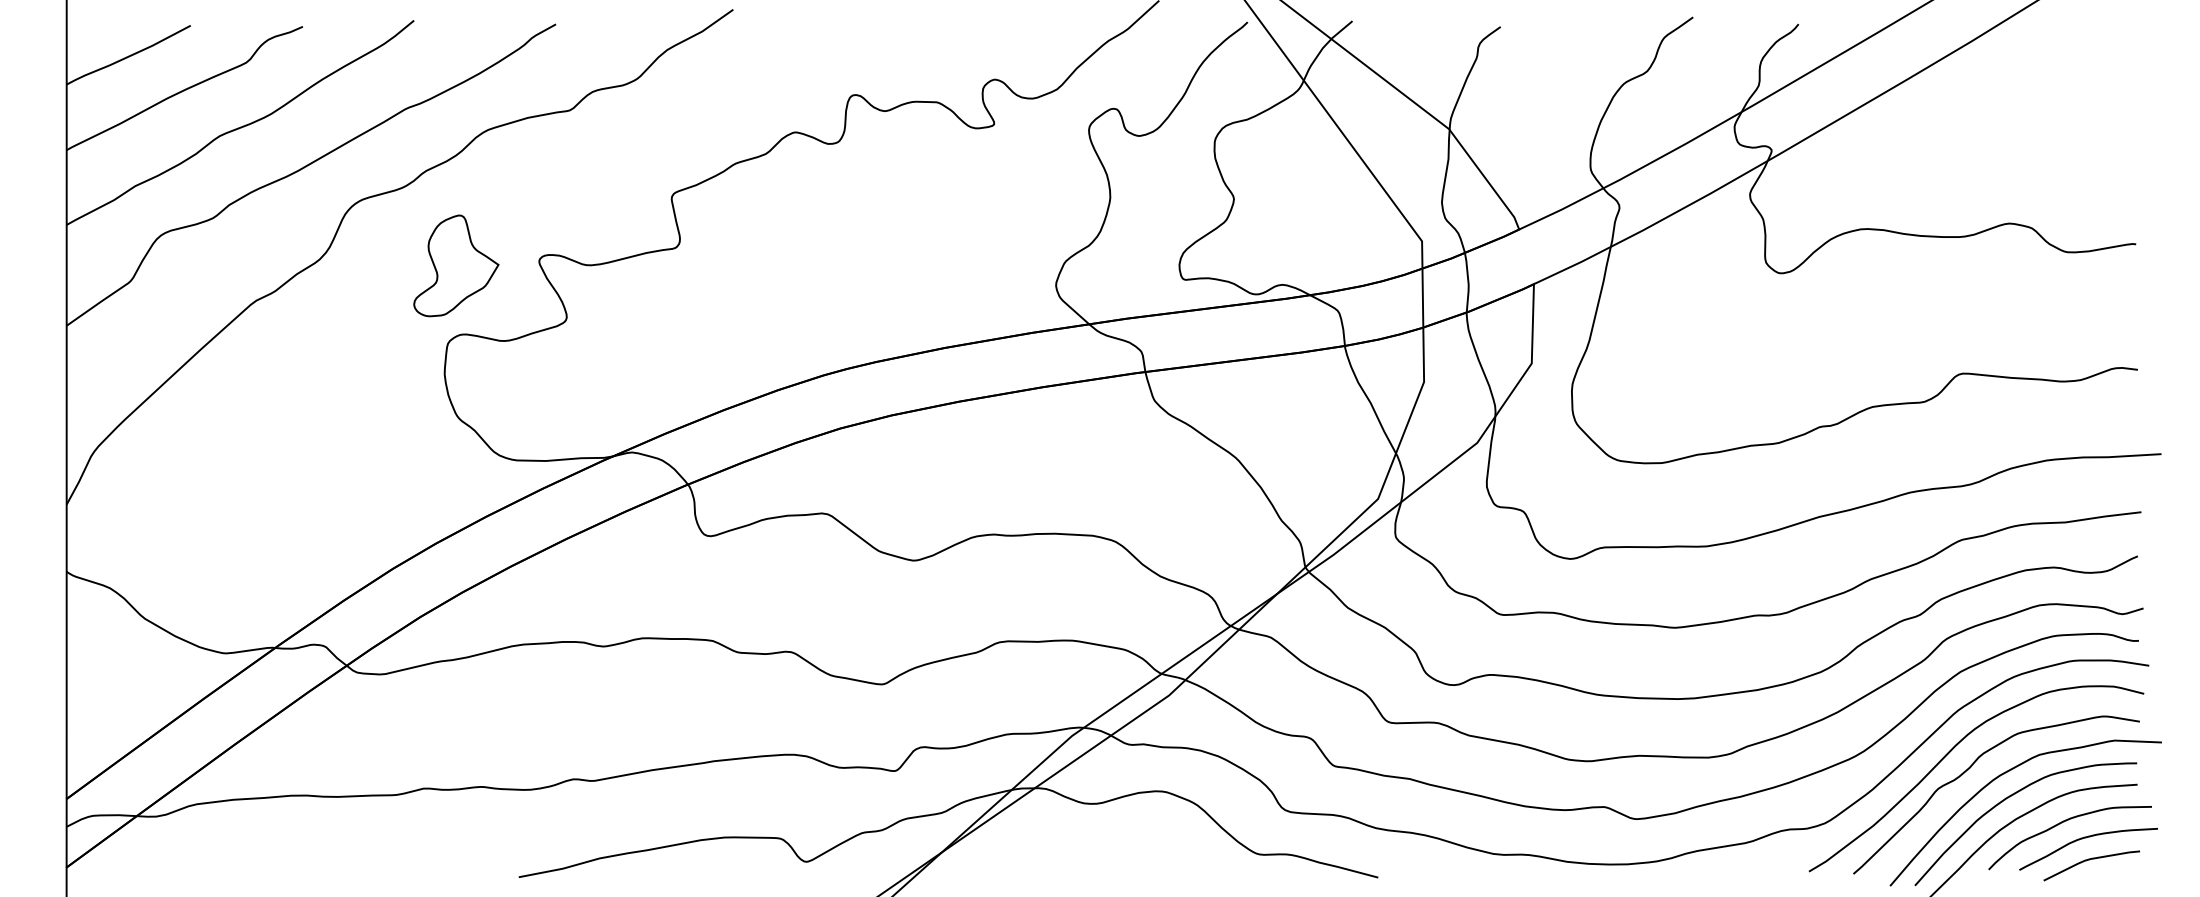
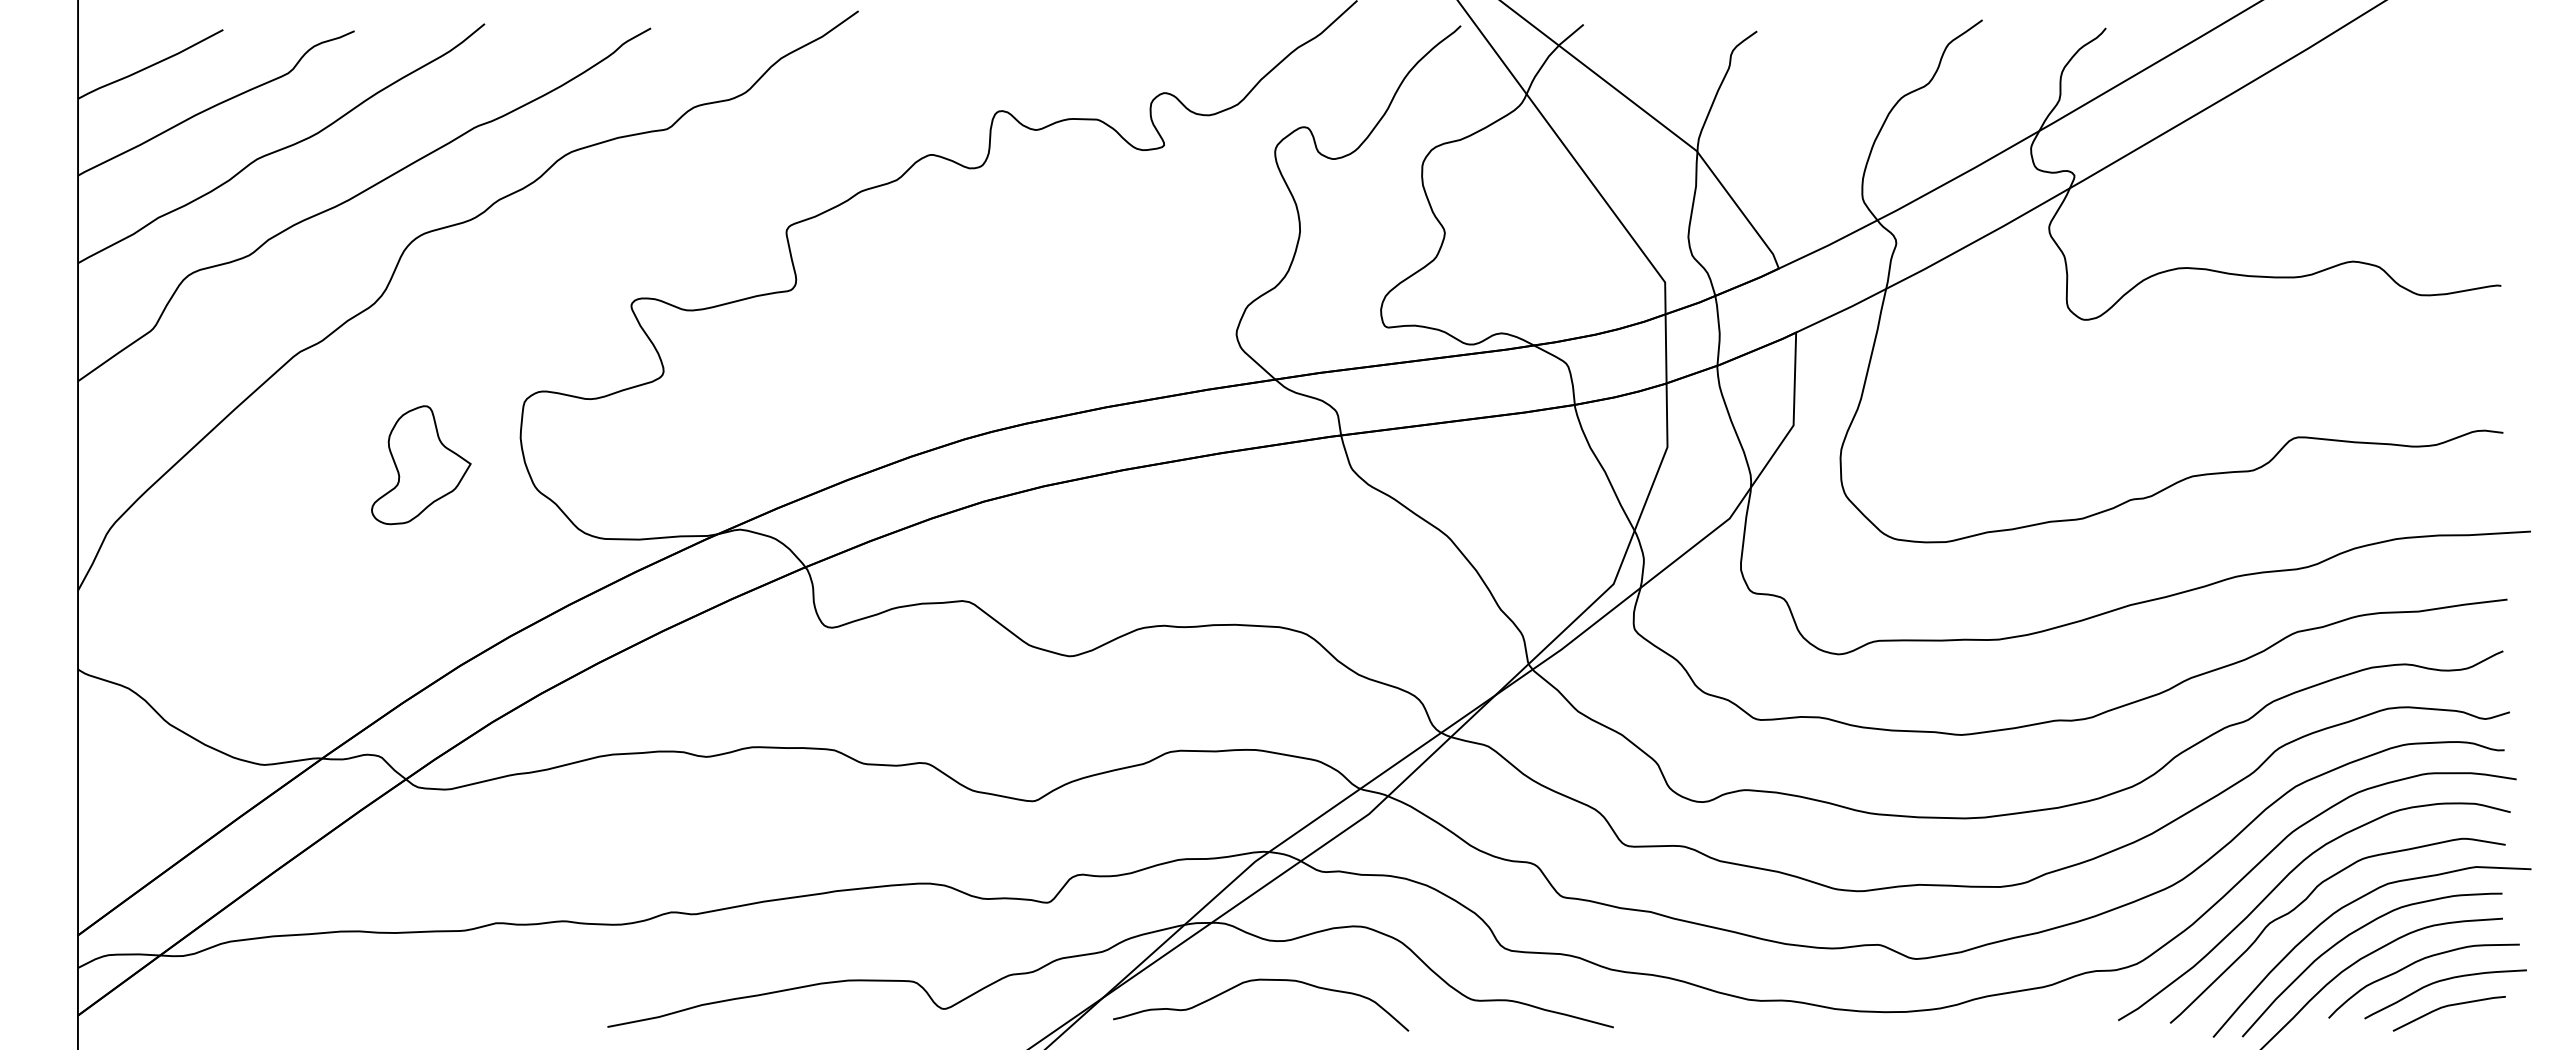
part: (456, 266) -> (421, 465), moved
curve: (1077, 837) -> (1261, 980), added

